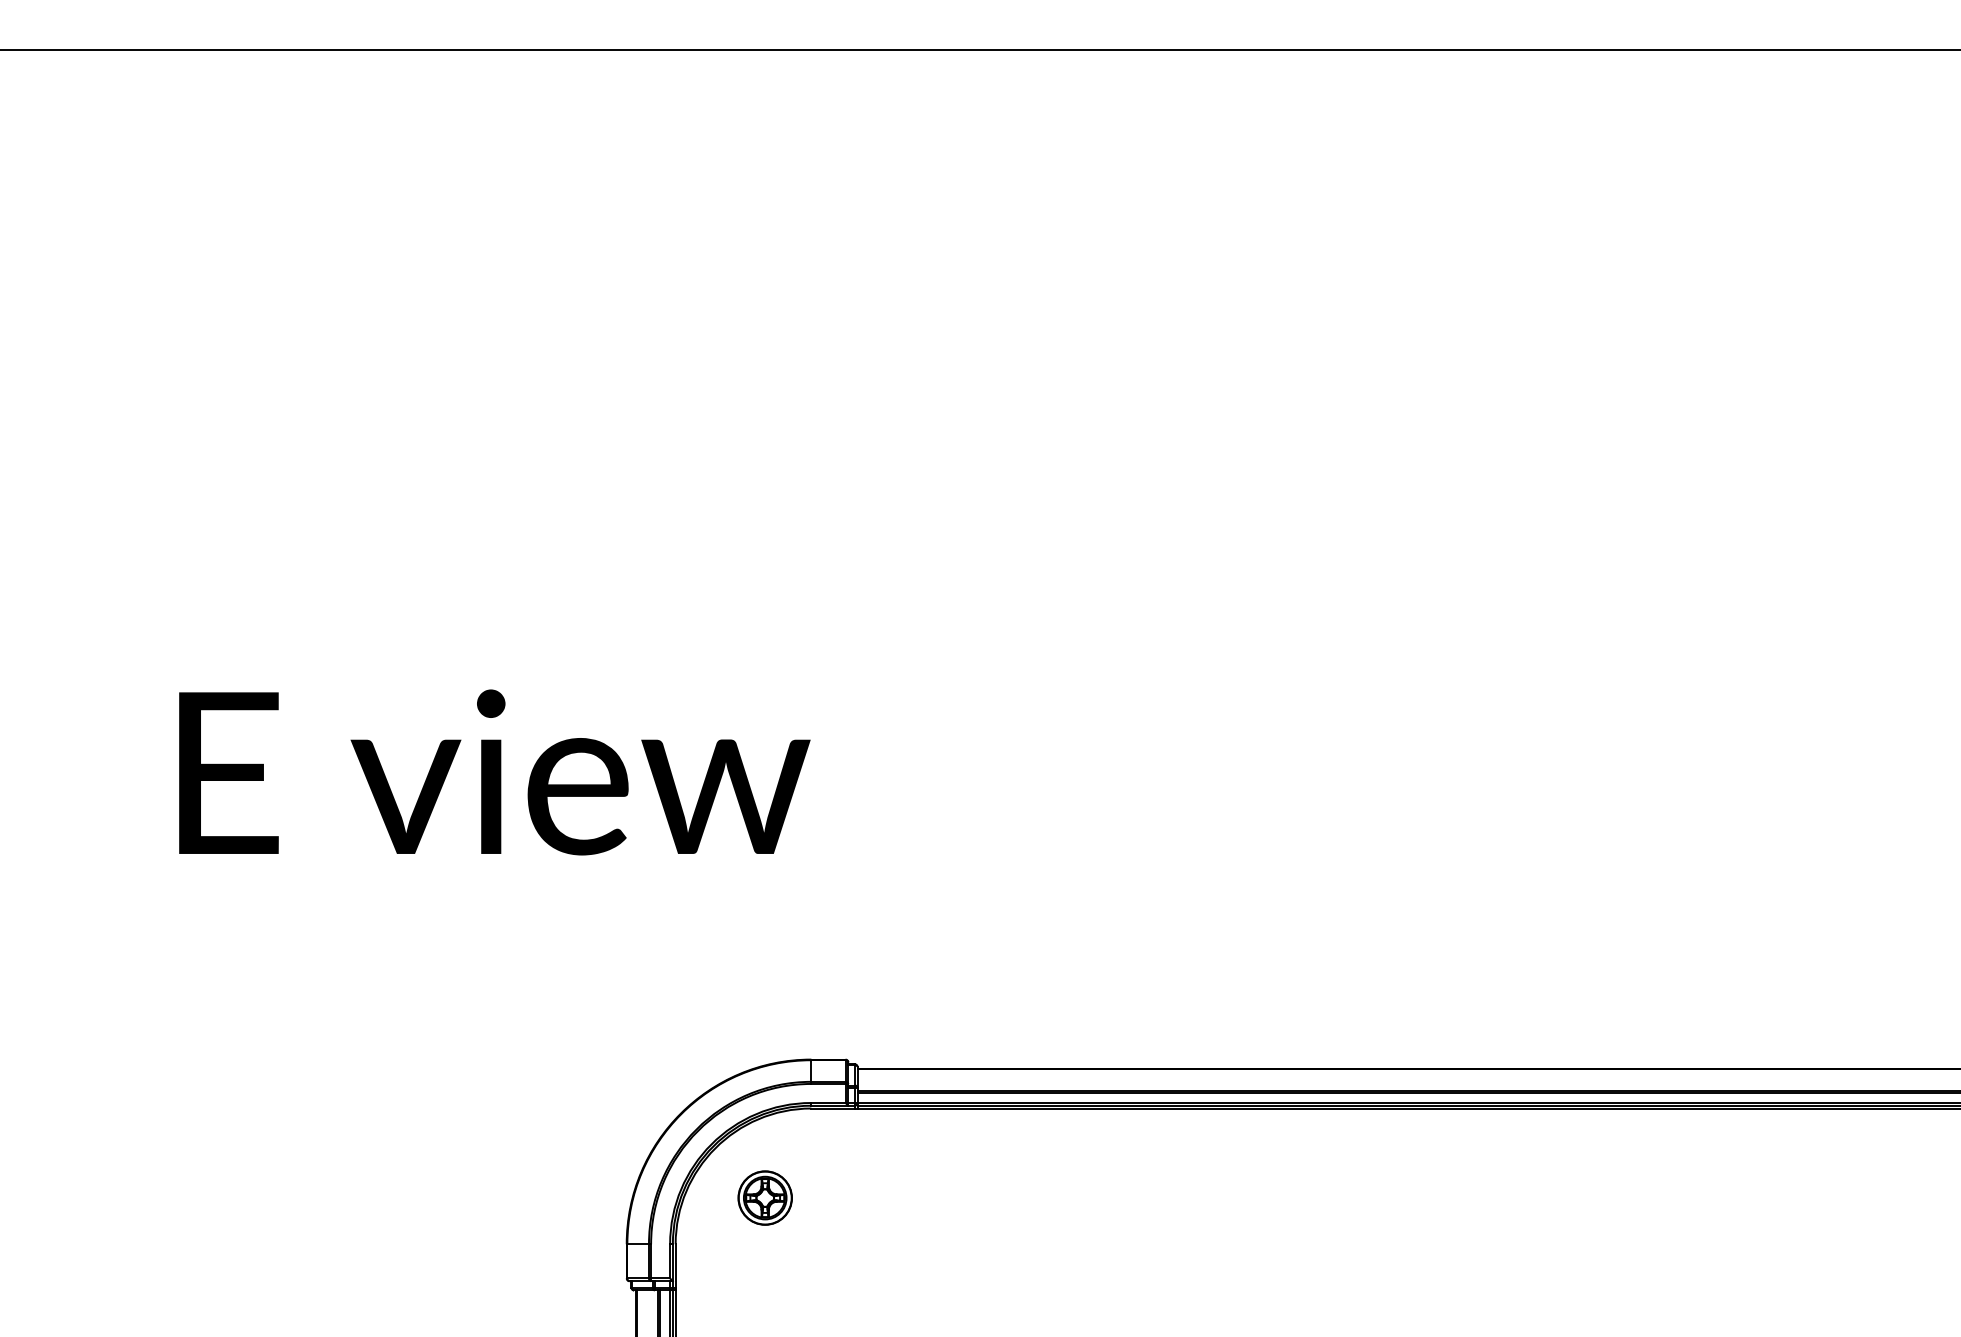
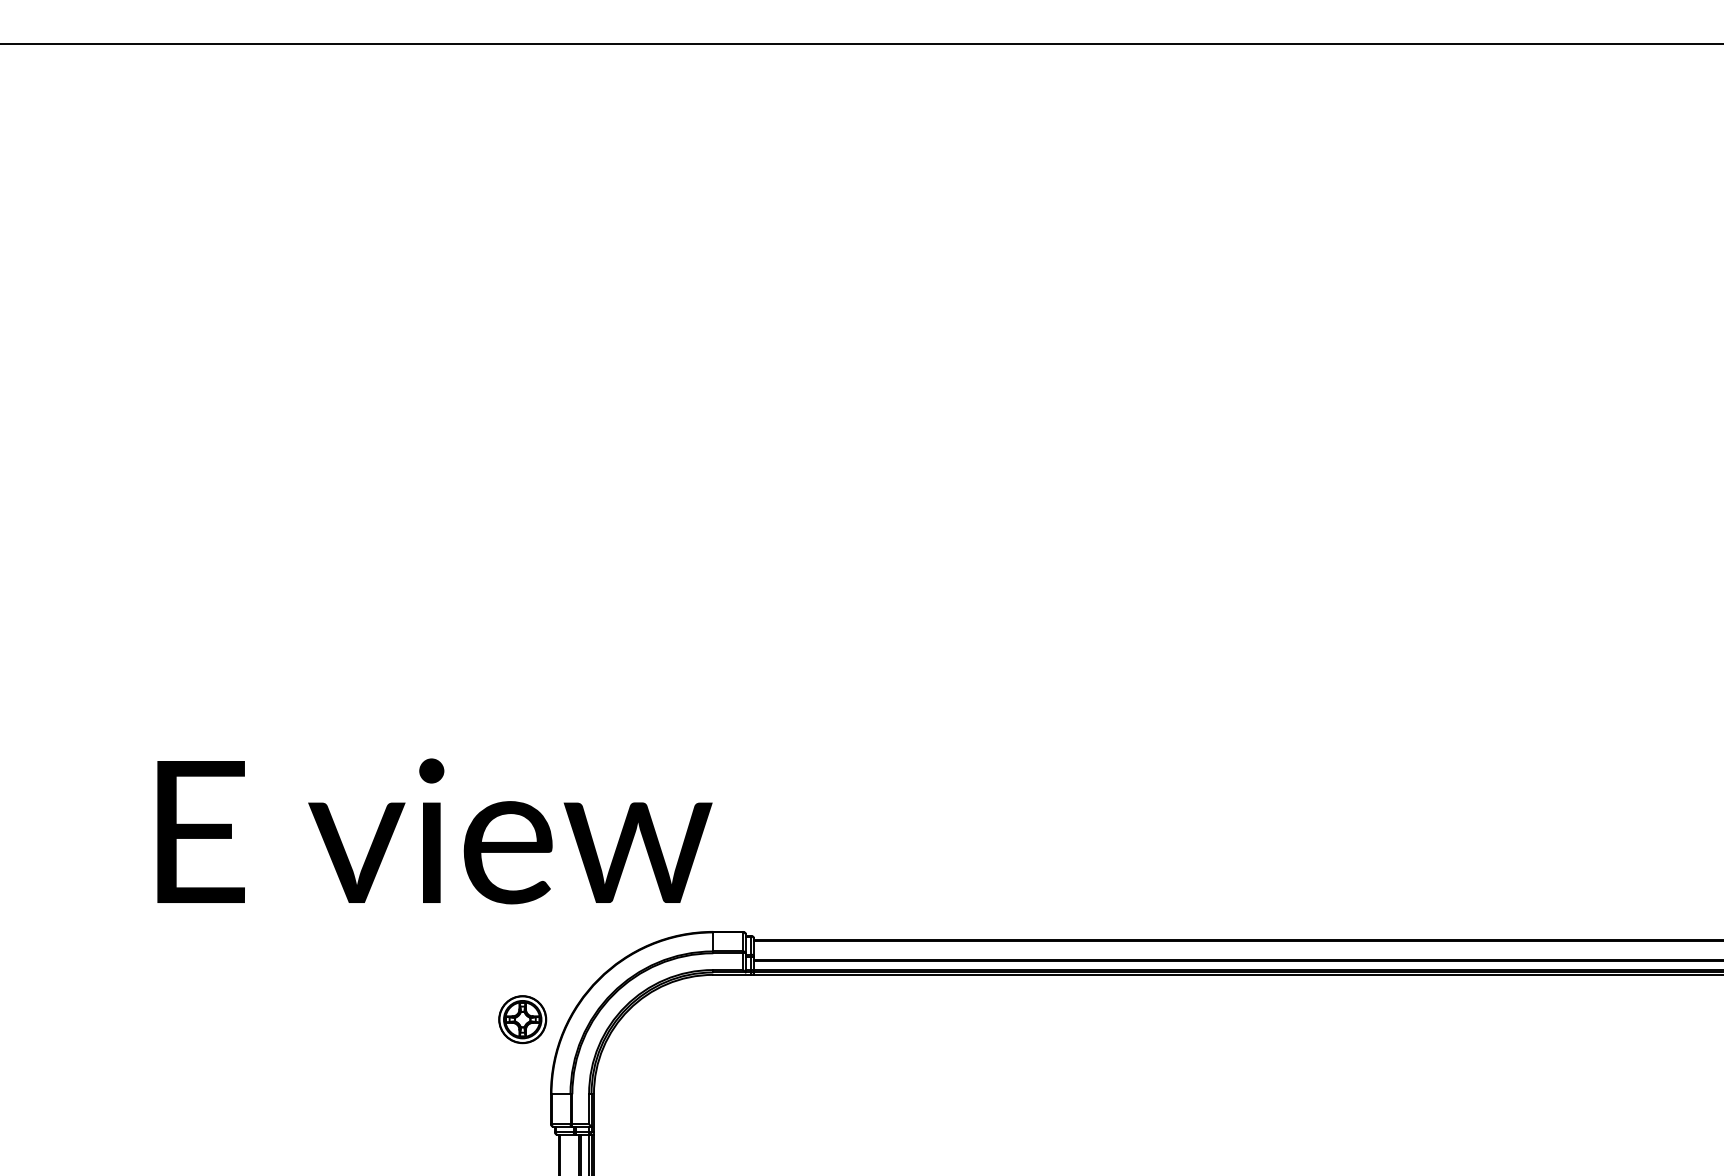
text: (494, 772) -> (434, 831), moved
part: (764, 1197) -> (522, 1019), moved

